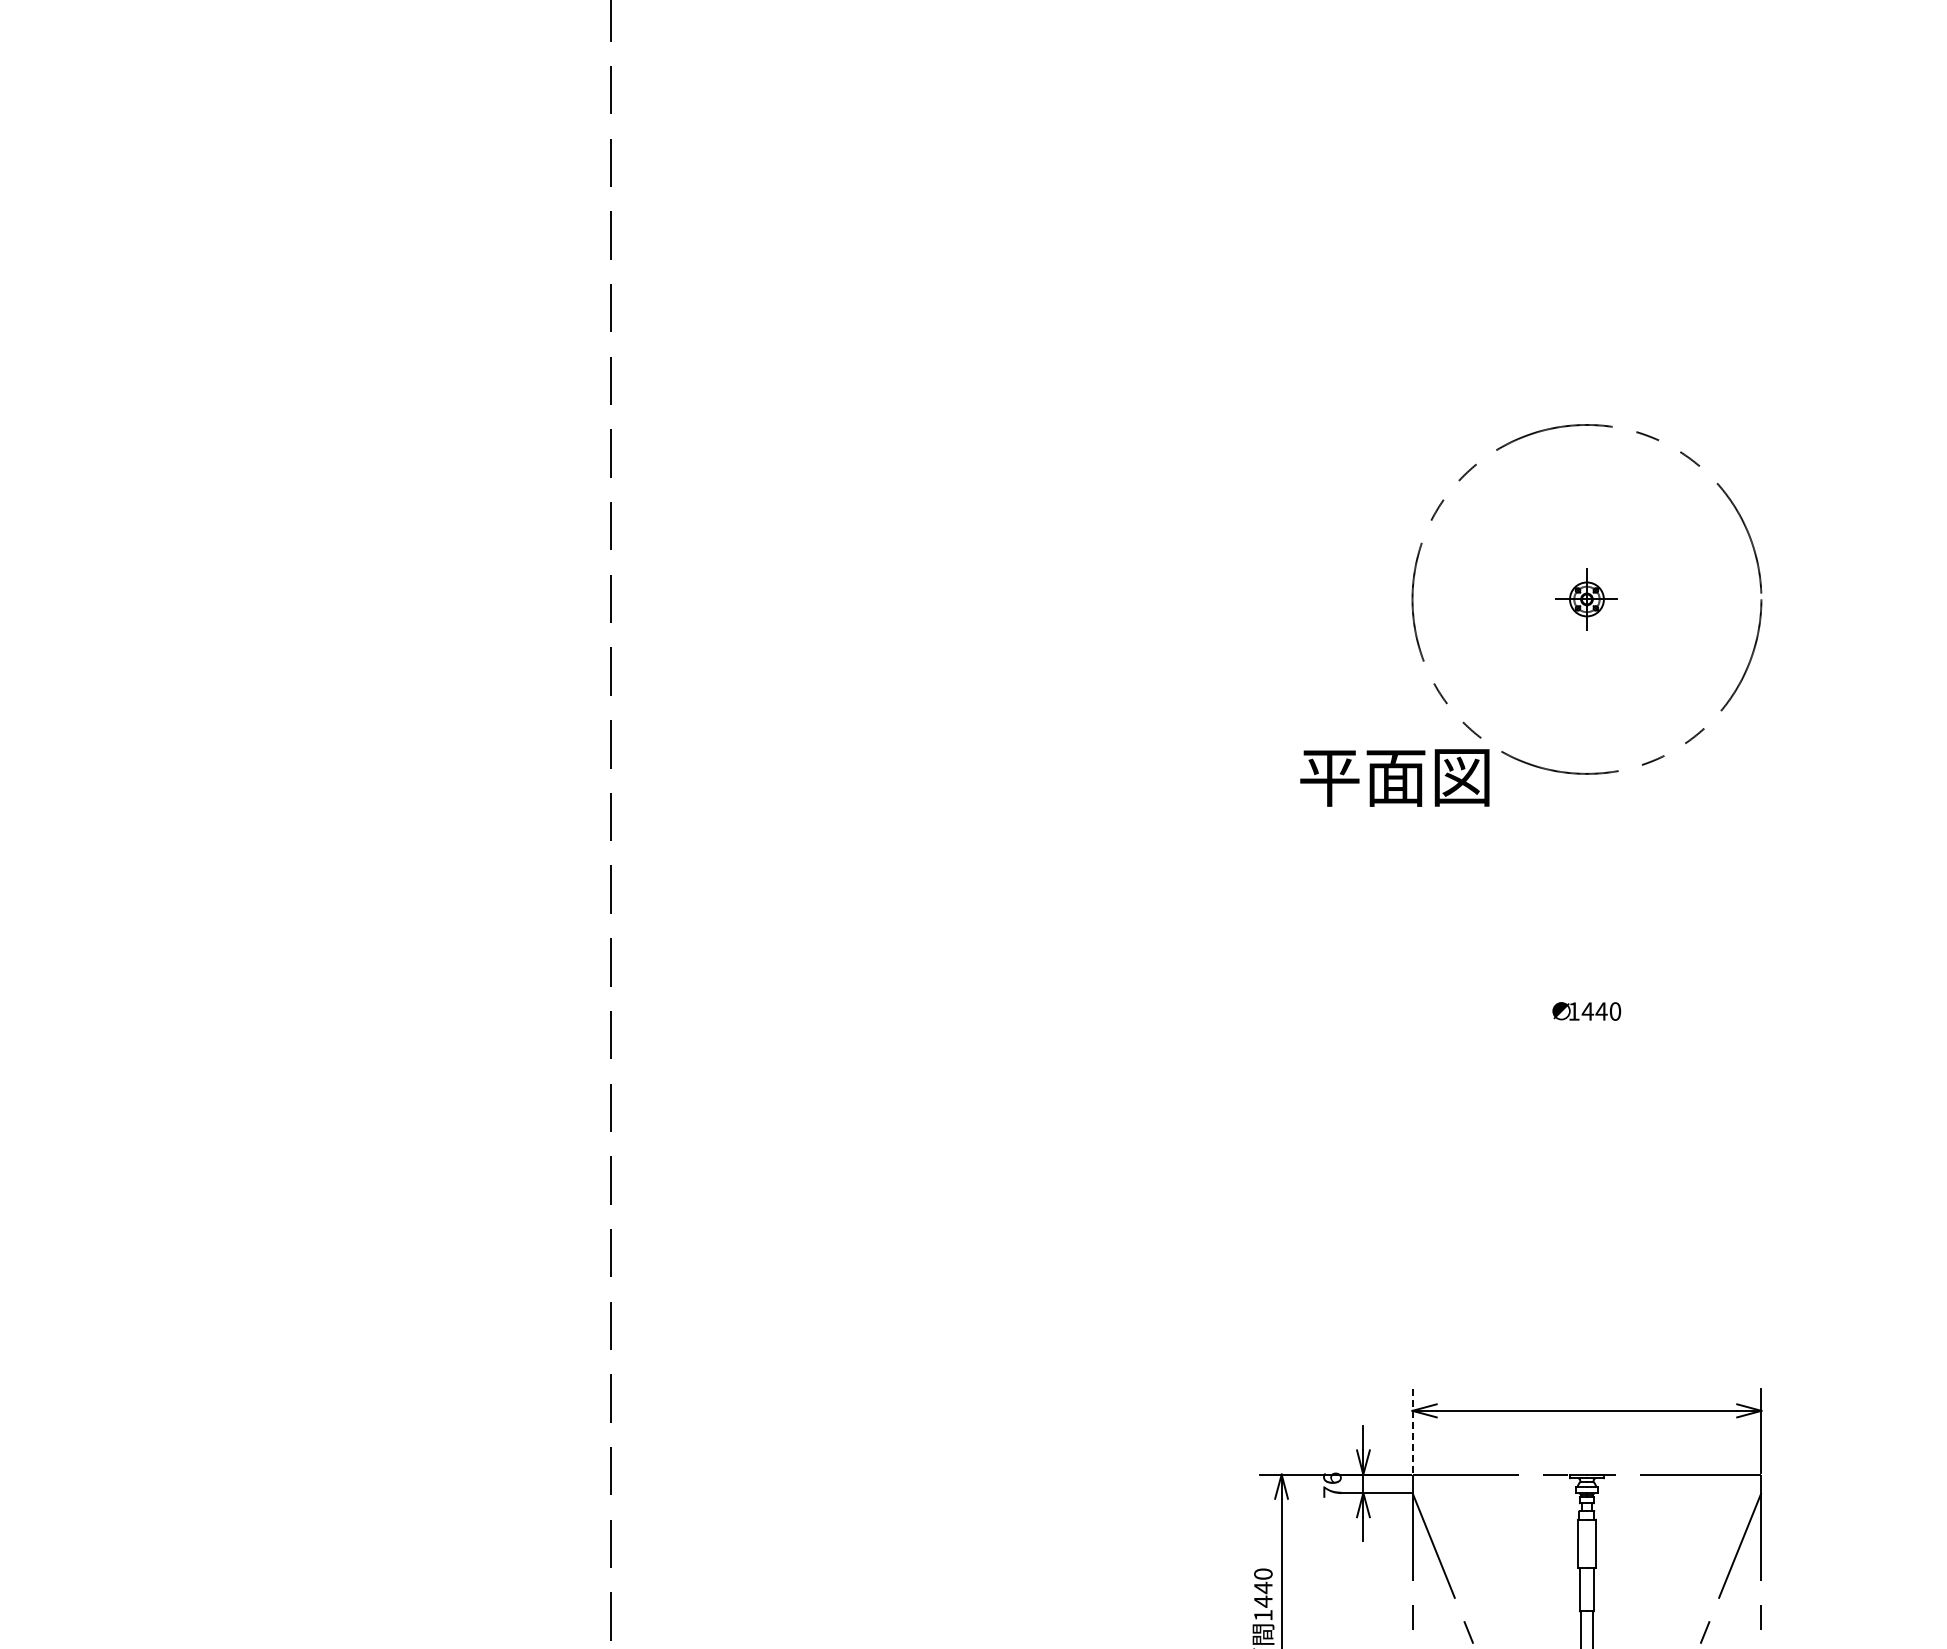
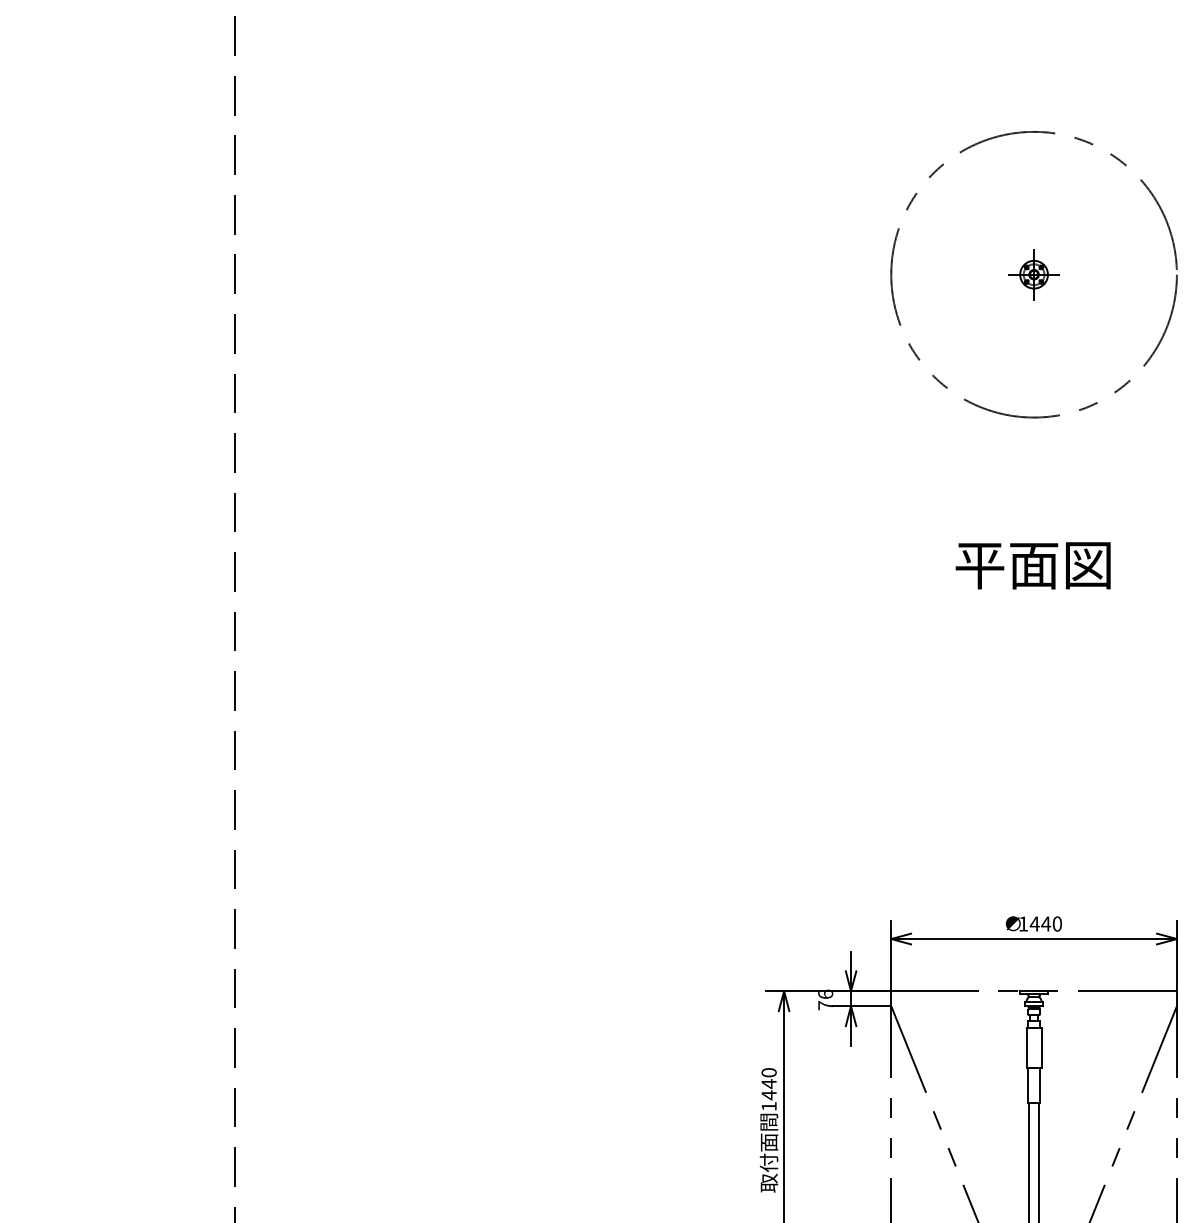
text: (1394, 777) -> (1032, 565), moved
text: (1586, 1011) -> (1033, 924), moved
line: (1412, 1430) -> (891, 955), dashed -> solid

